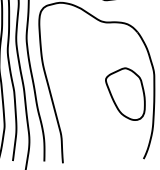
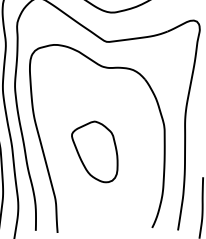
part: (125, 93) -> (94, 151), moved

